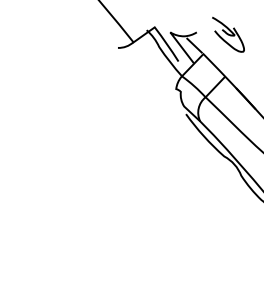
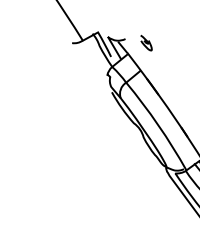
part: (228, 33) -> (146, 42), size x0.6

